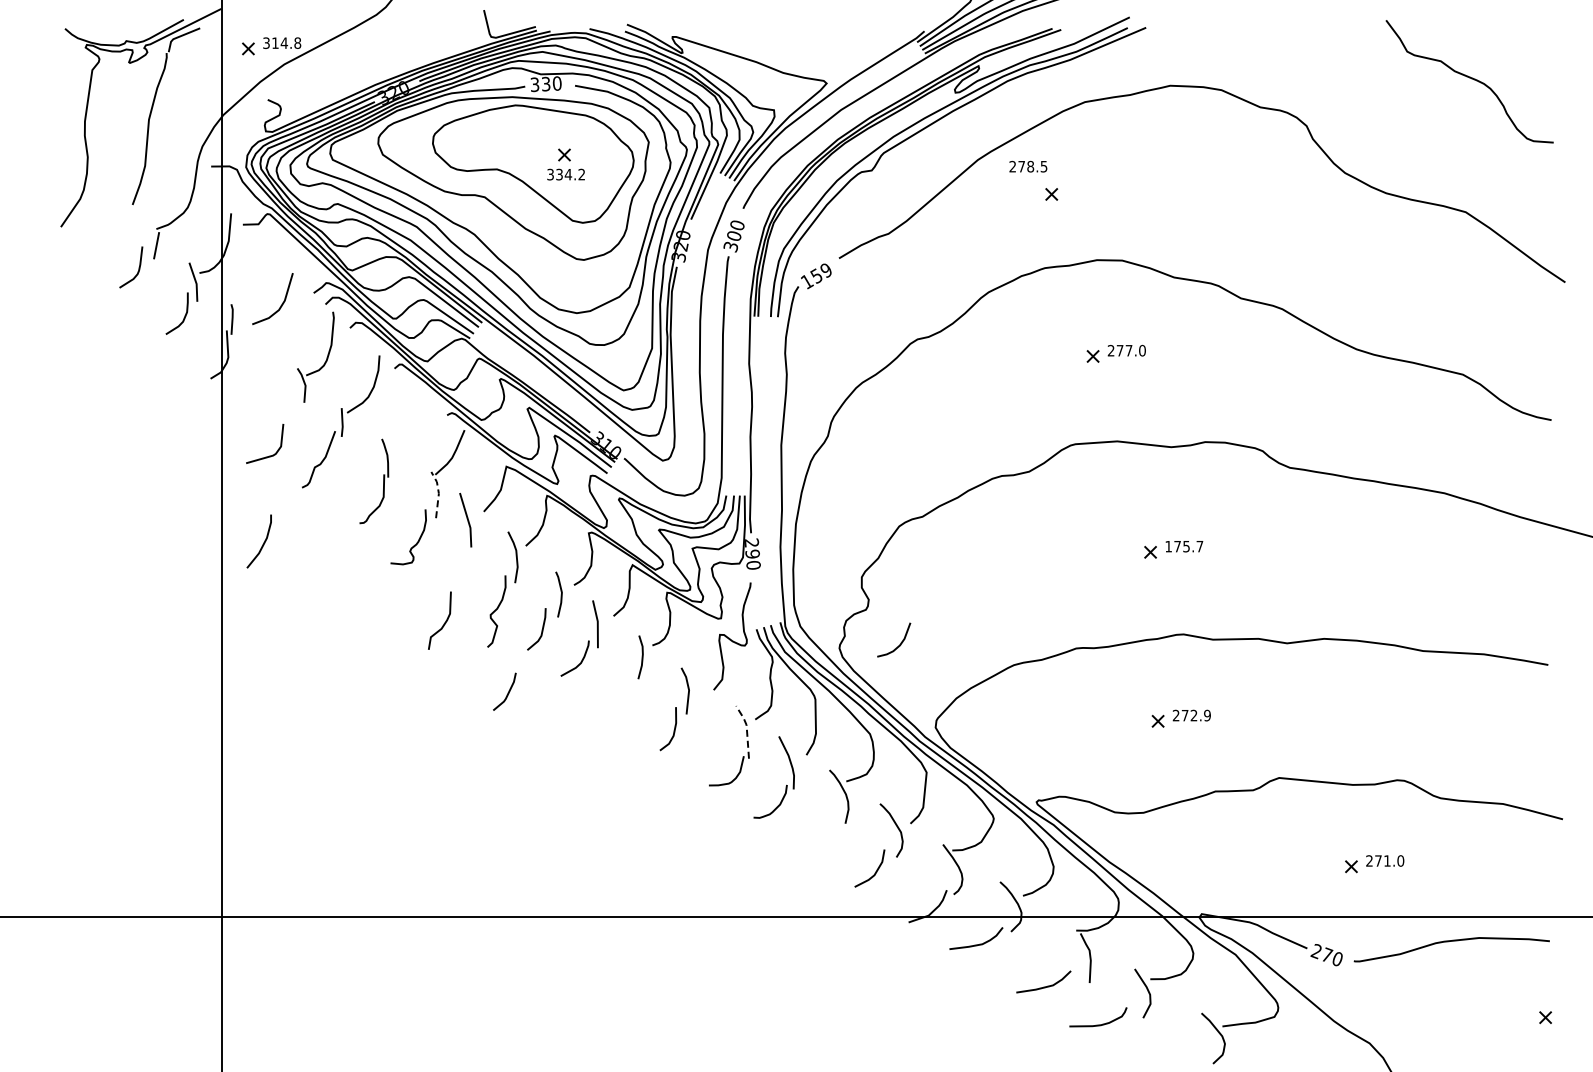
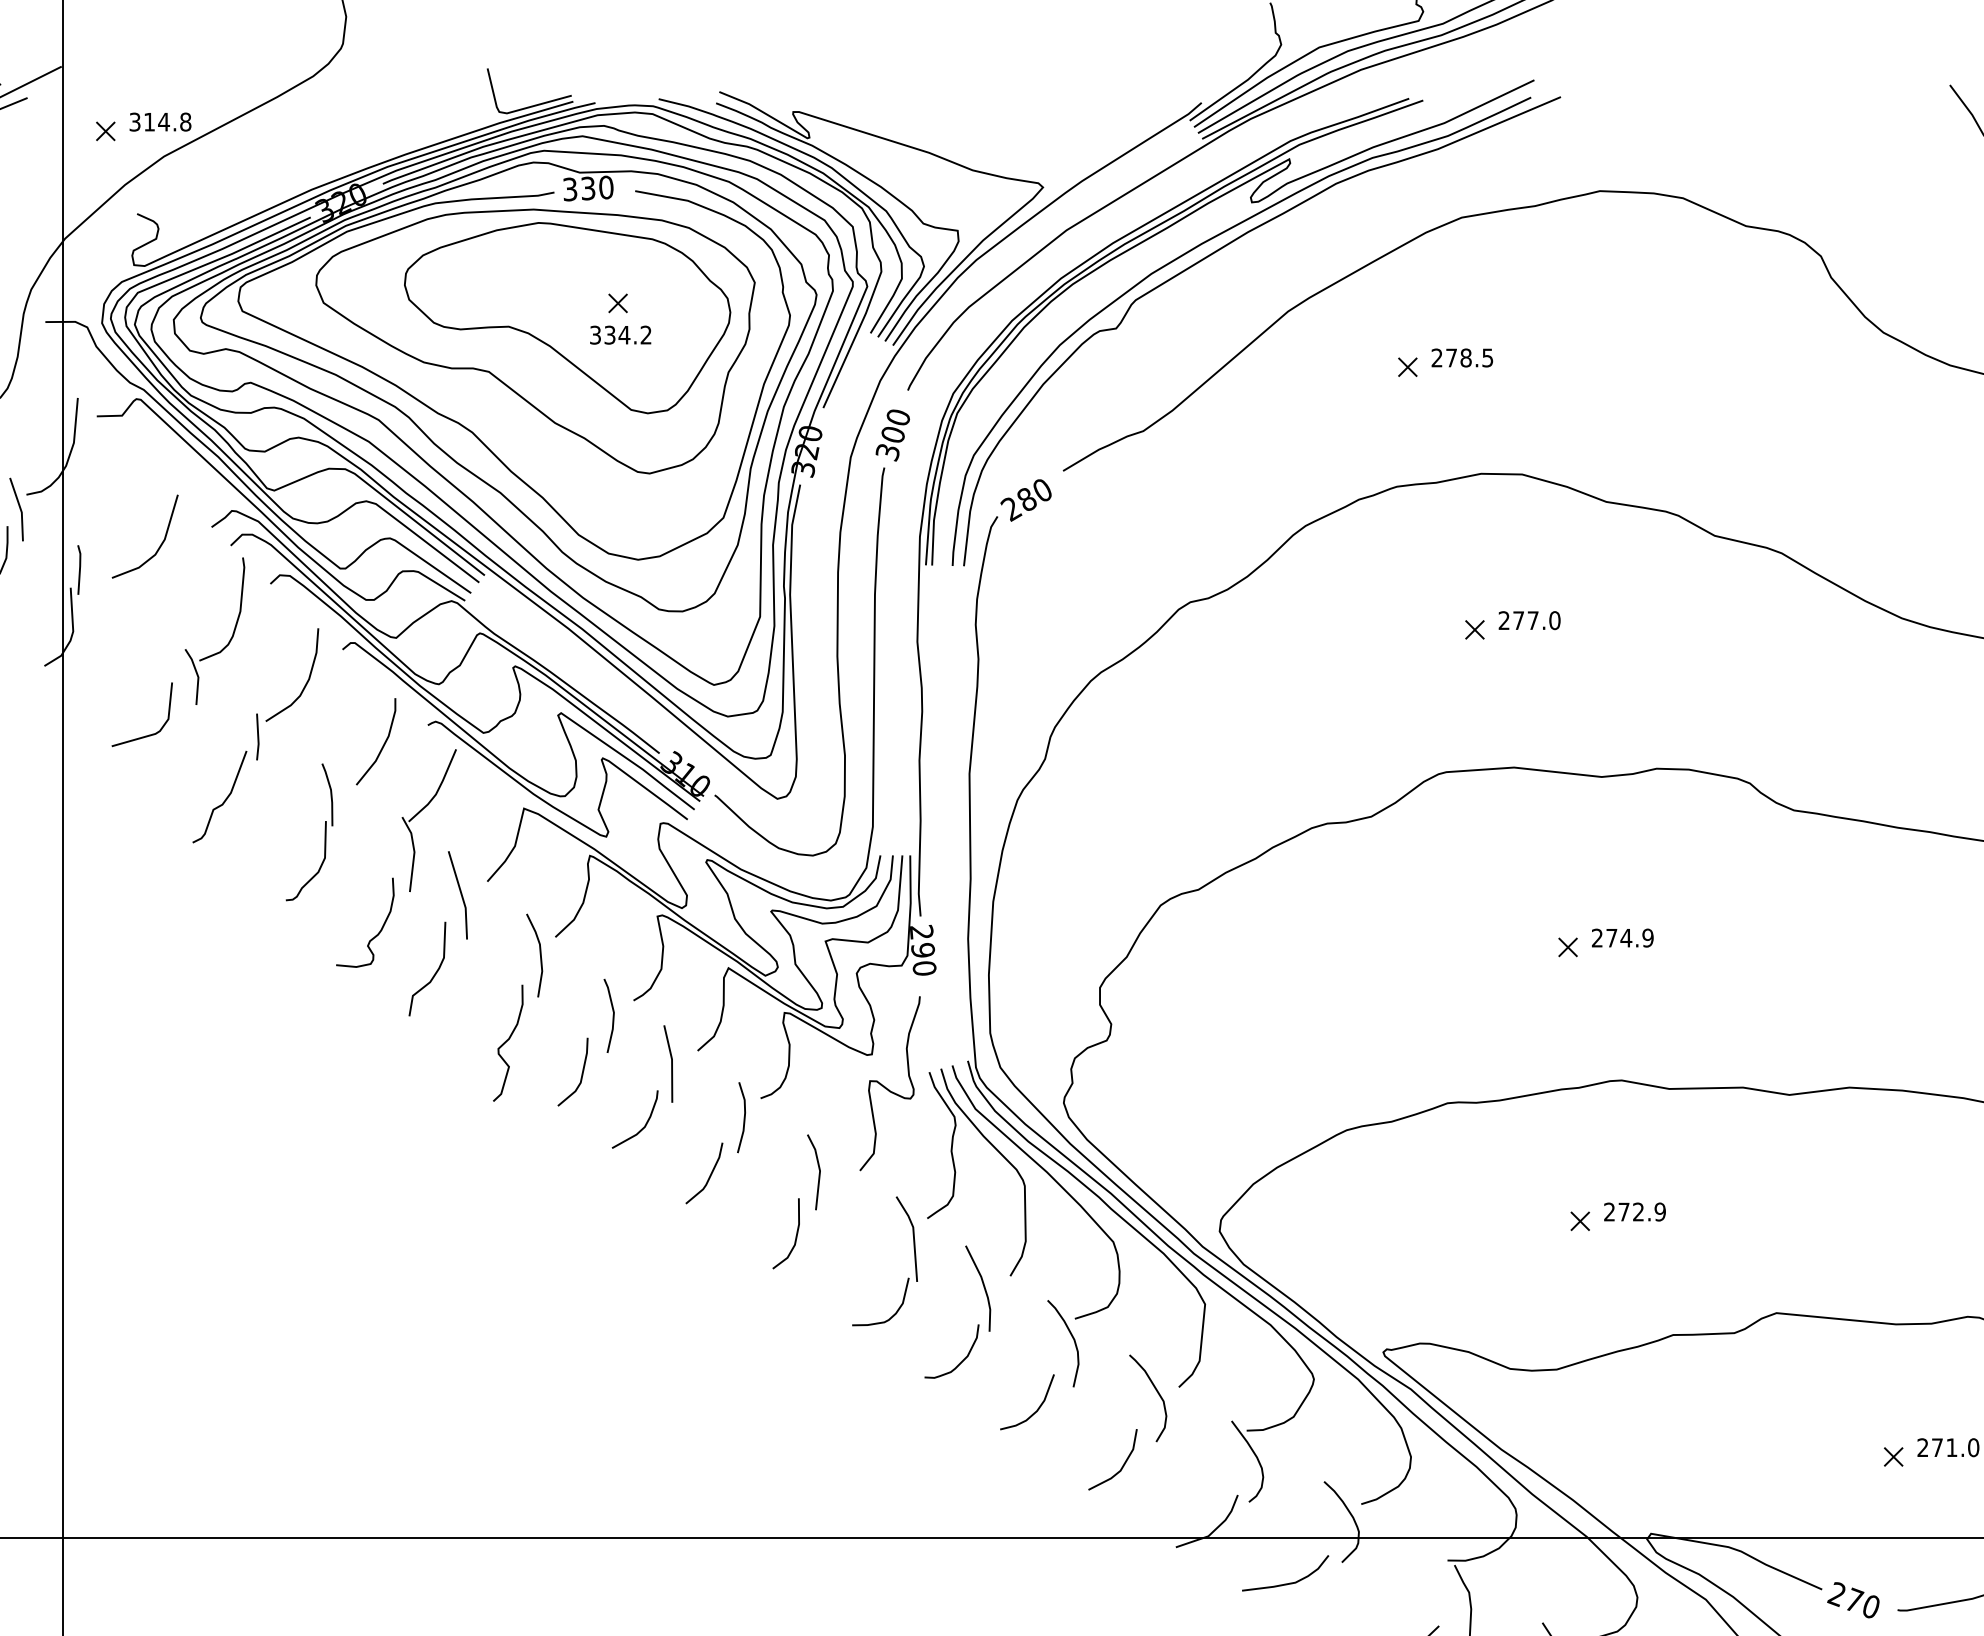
text: (1028, 166) -> (1462, 357), moved
text: (815, 277) -> (1024, 501), 159 -> 280
line: (269, 455) -> (149, 733), moved
line: (438, 493) -> (413, 852), dashed -> solid
line: (262, 544) -> (381, 746), moved
text: (1184, 546) -> (1623, 937), 175.7 -> 274.9
curve: (443, 623) -> (433, 973), moved
curve: (900, 642) -> (1037, 1406), moved
line: (507, 692) -> (708, 1174), moved
line: (746, 729) -> (913, 1234), dashed -> solid

